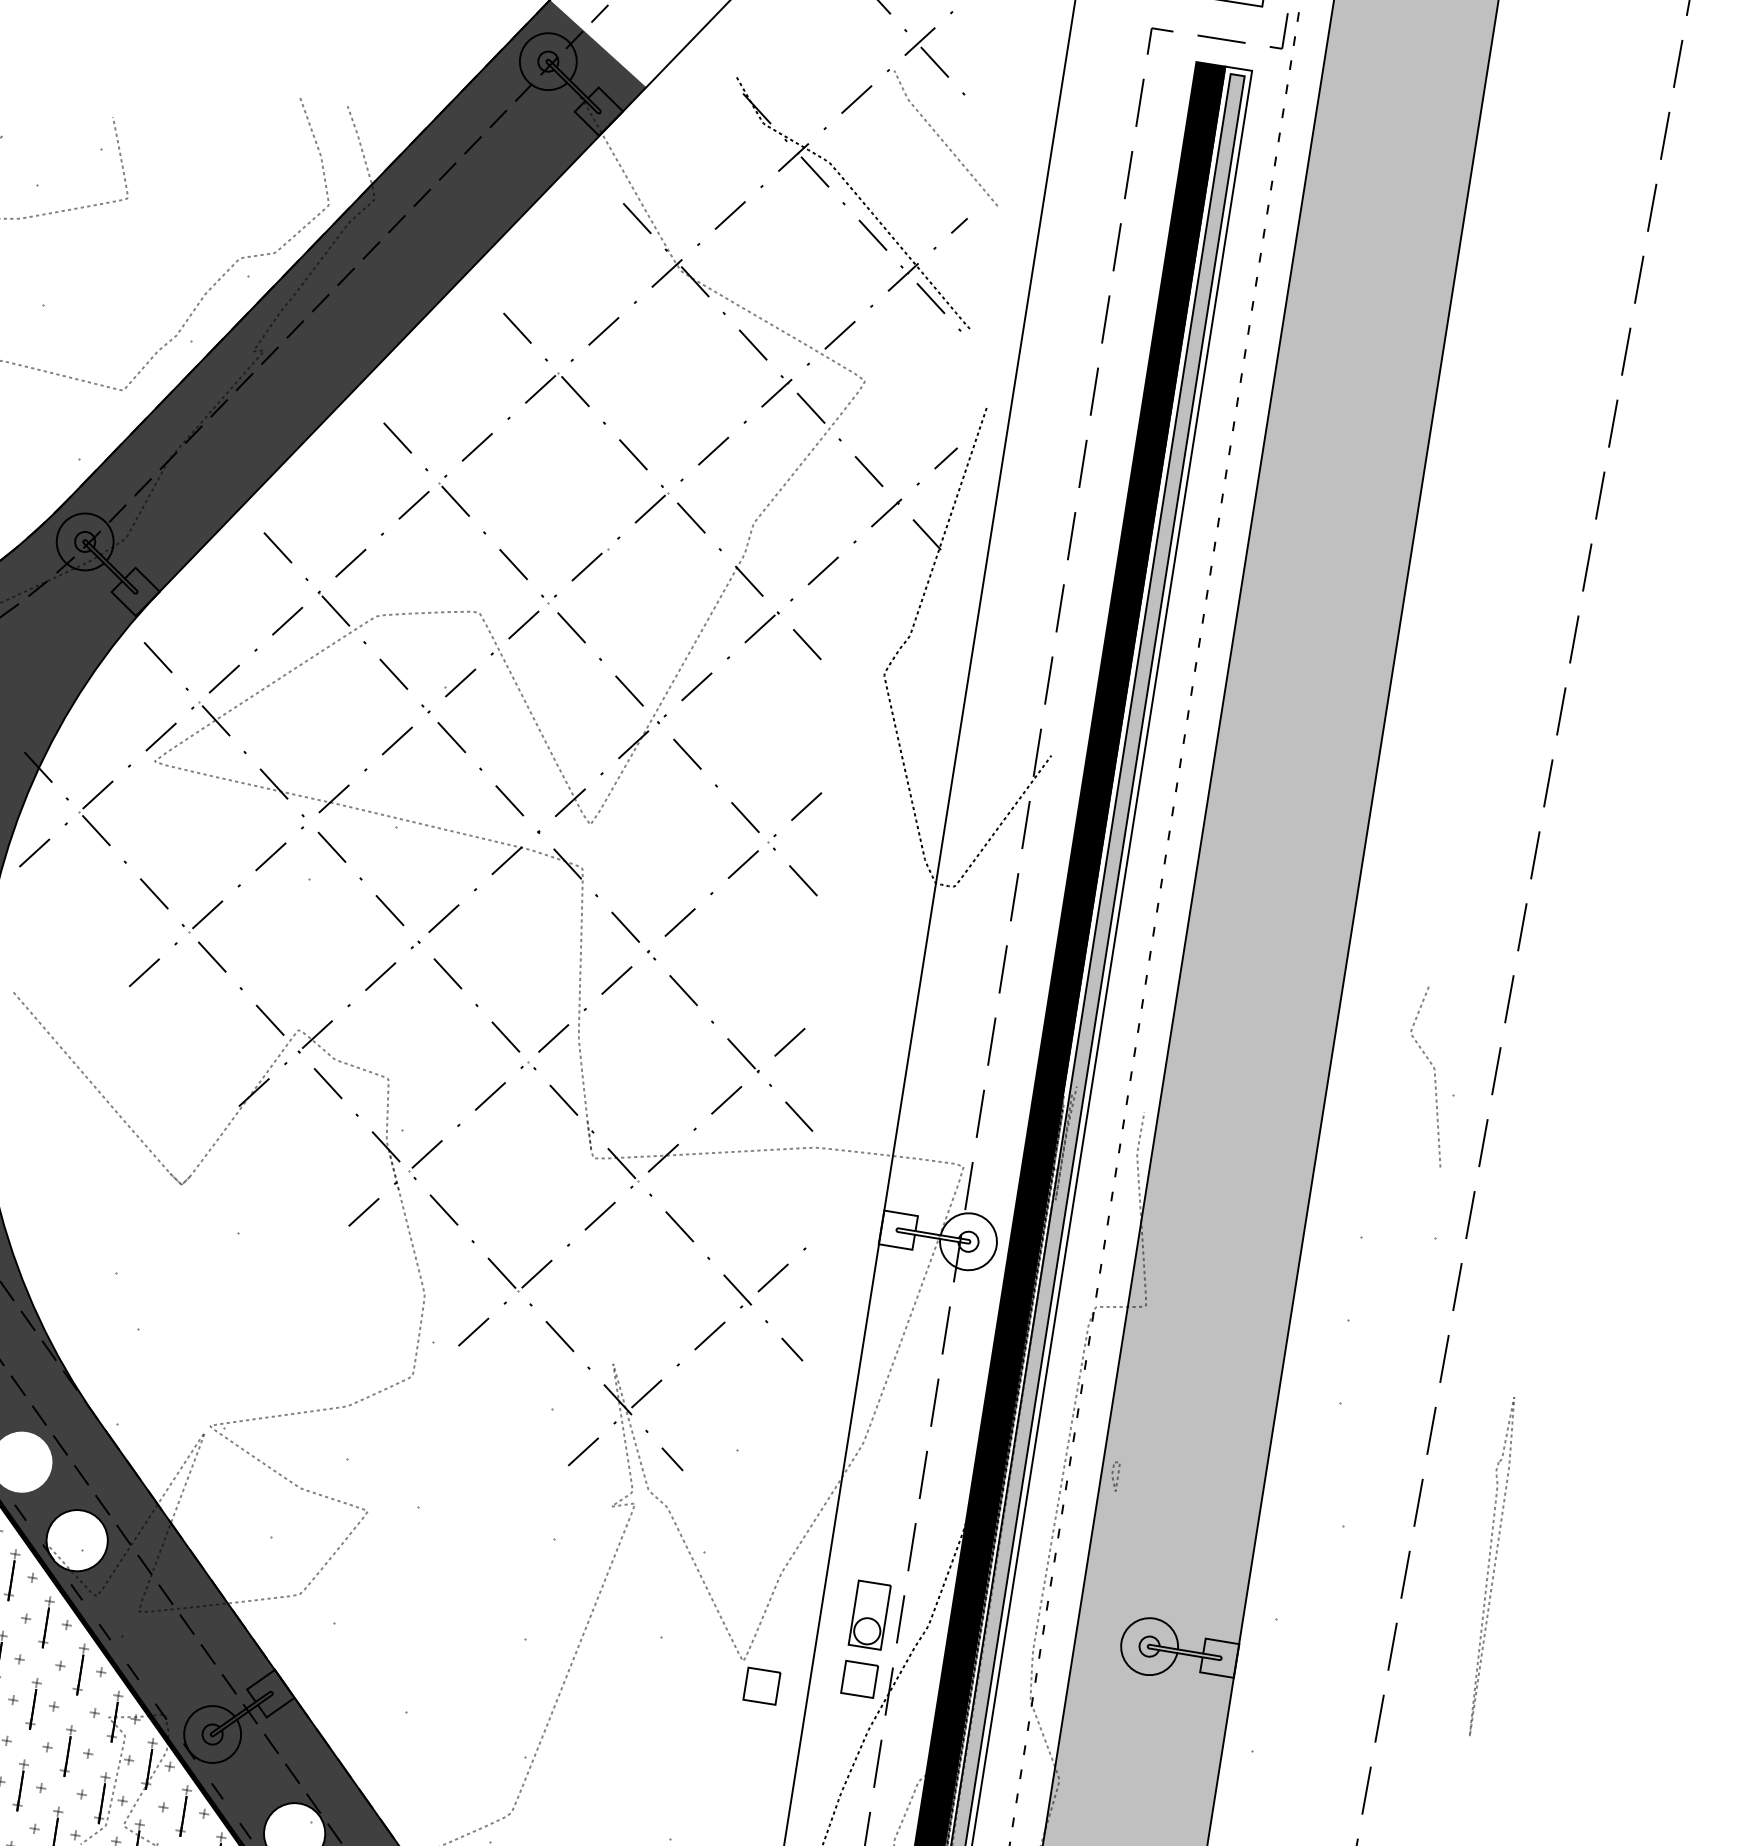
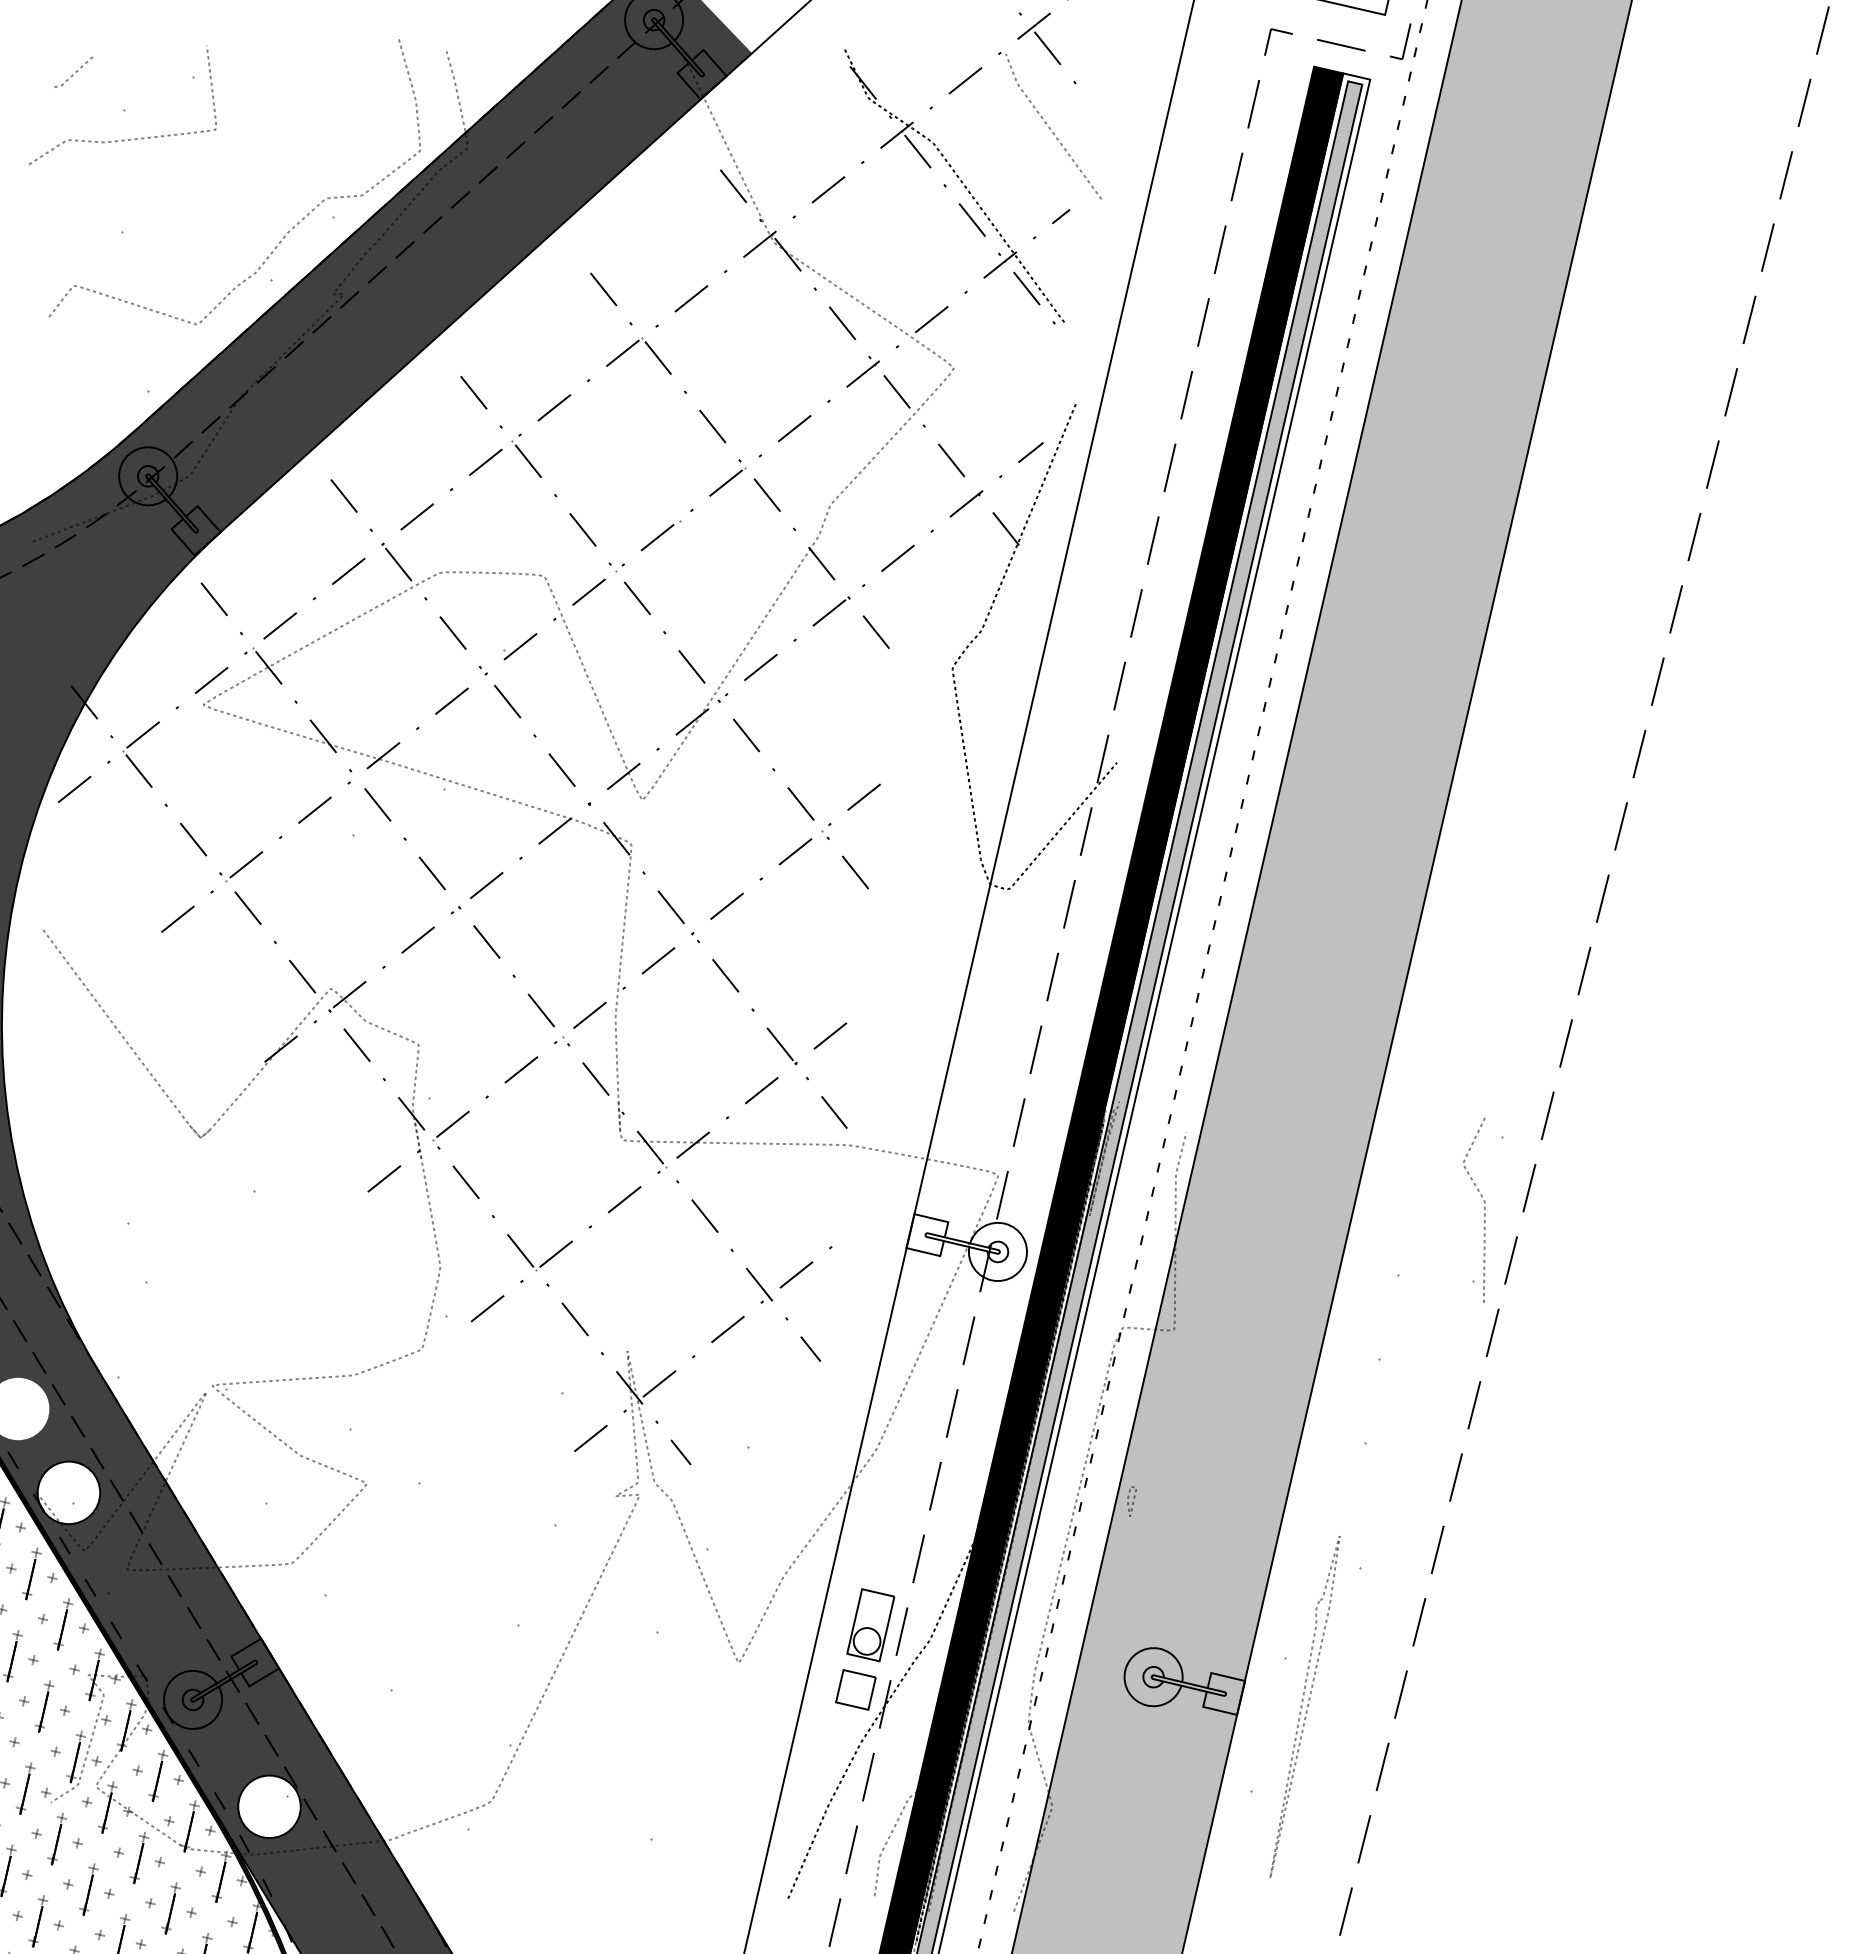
curve: (1434, 1076) -> (1484, 1209), moved
part: (1491, 1566) -> (1304, 1706), moved
part: (761, 1685) -> (755, 1689), removed

